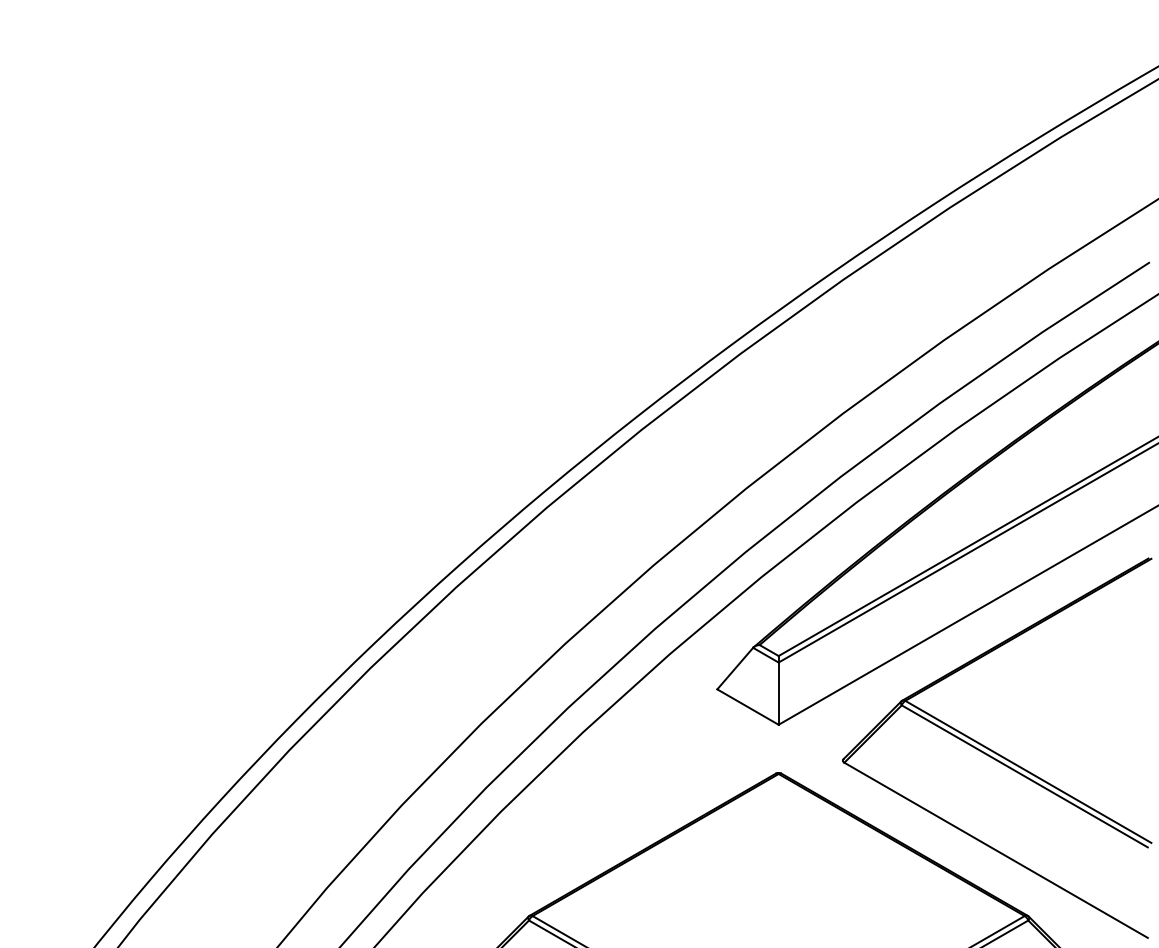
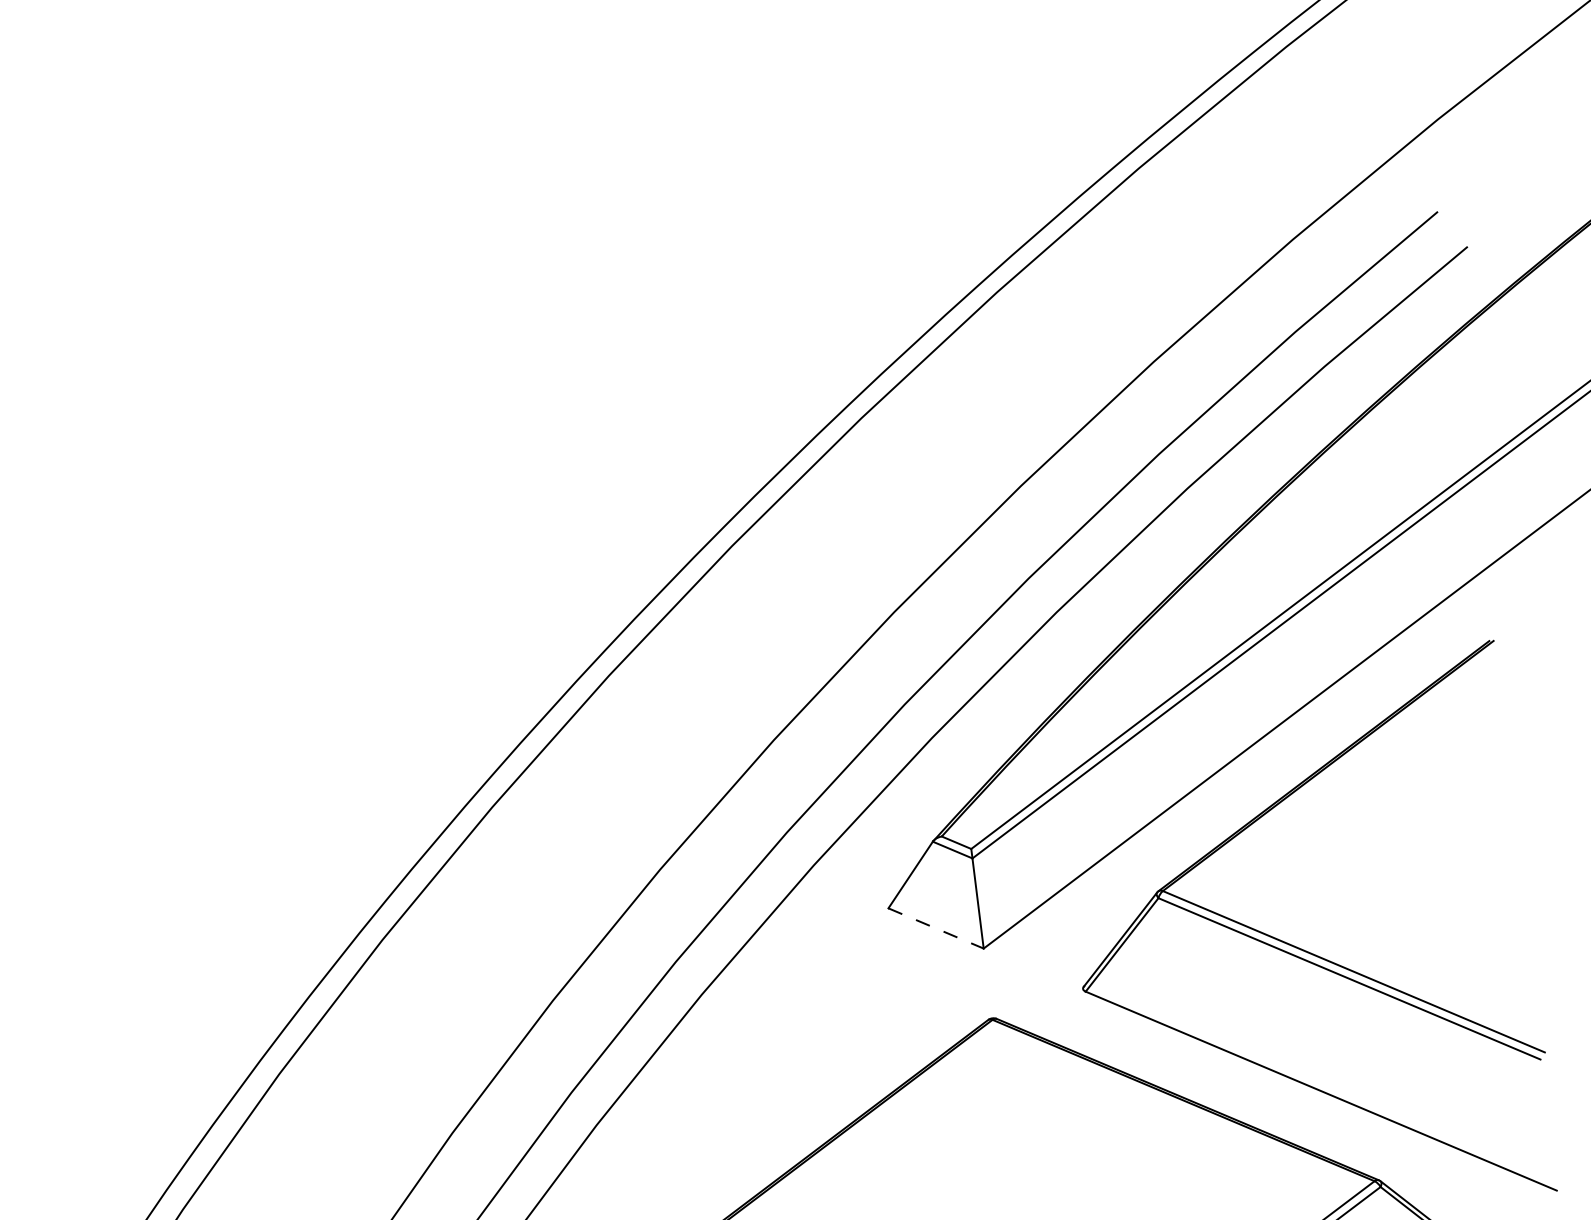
line: (748, 707) -> (936, 928), solid -> dashed

